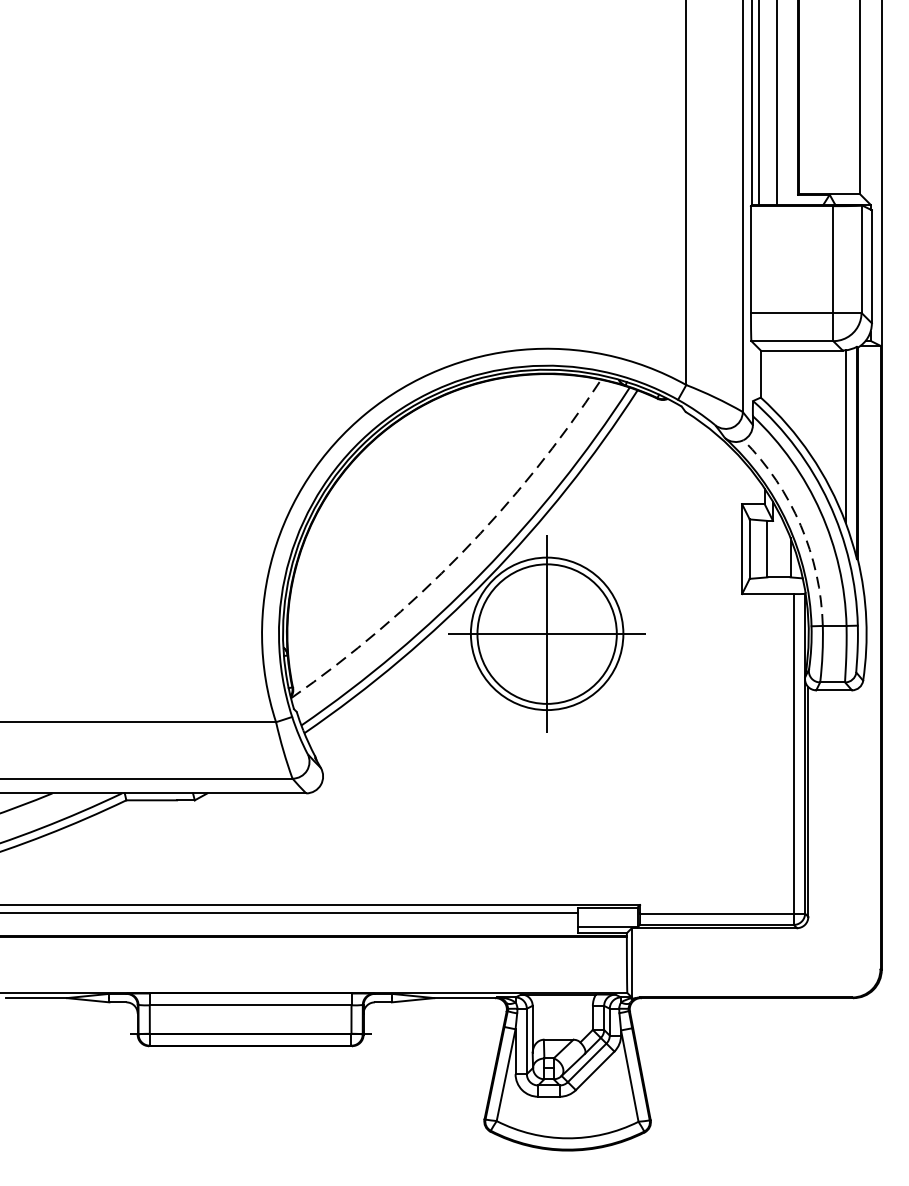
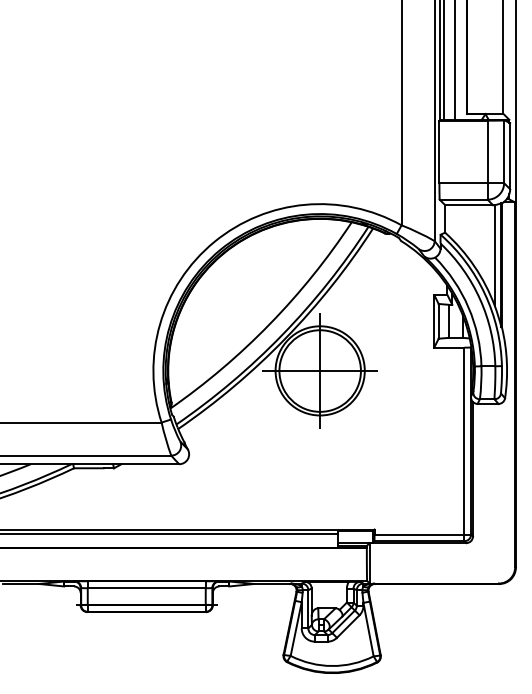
arc: (800, 525) -> (468, 307), dashed -> solid
arc: (460, 554) -> (269, 324), dashed -> solid

